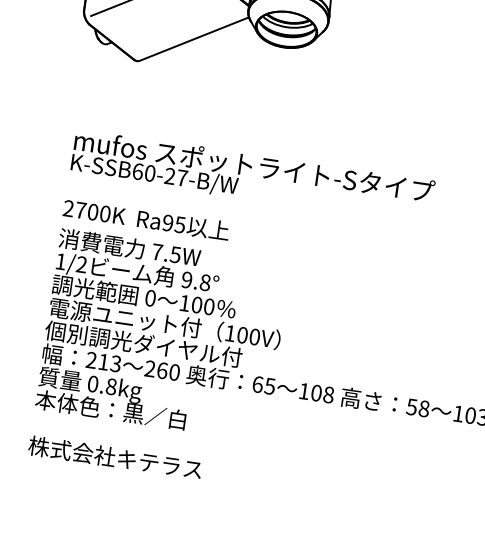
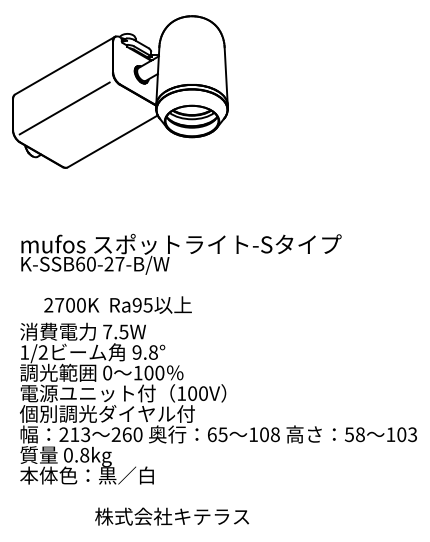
text: (145, 219) -> (117, 304), moved
text: (114, 457) -> (171, 516), moved

